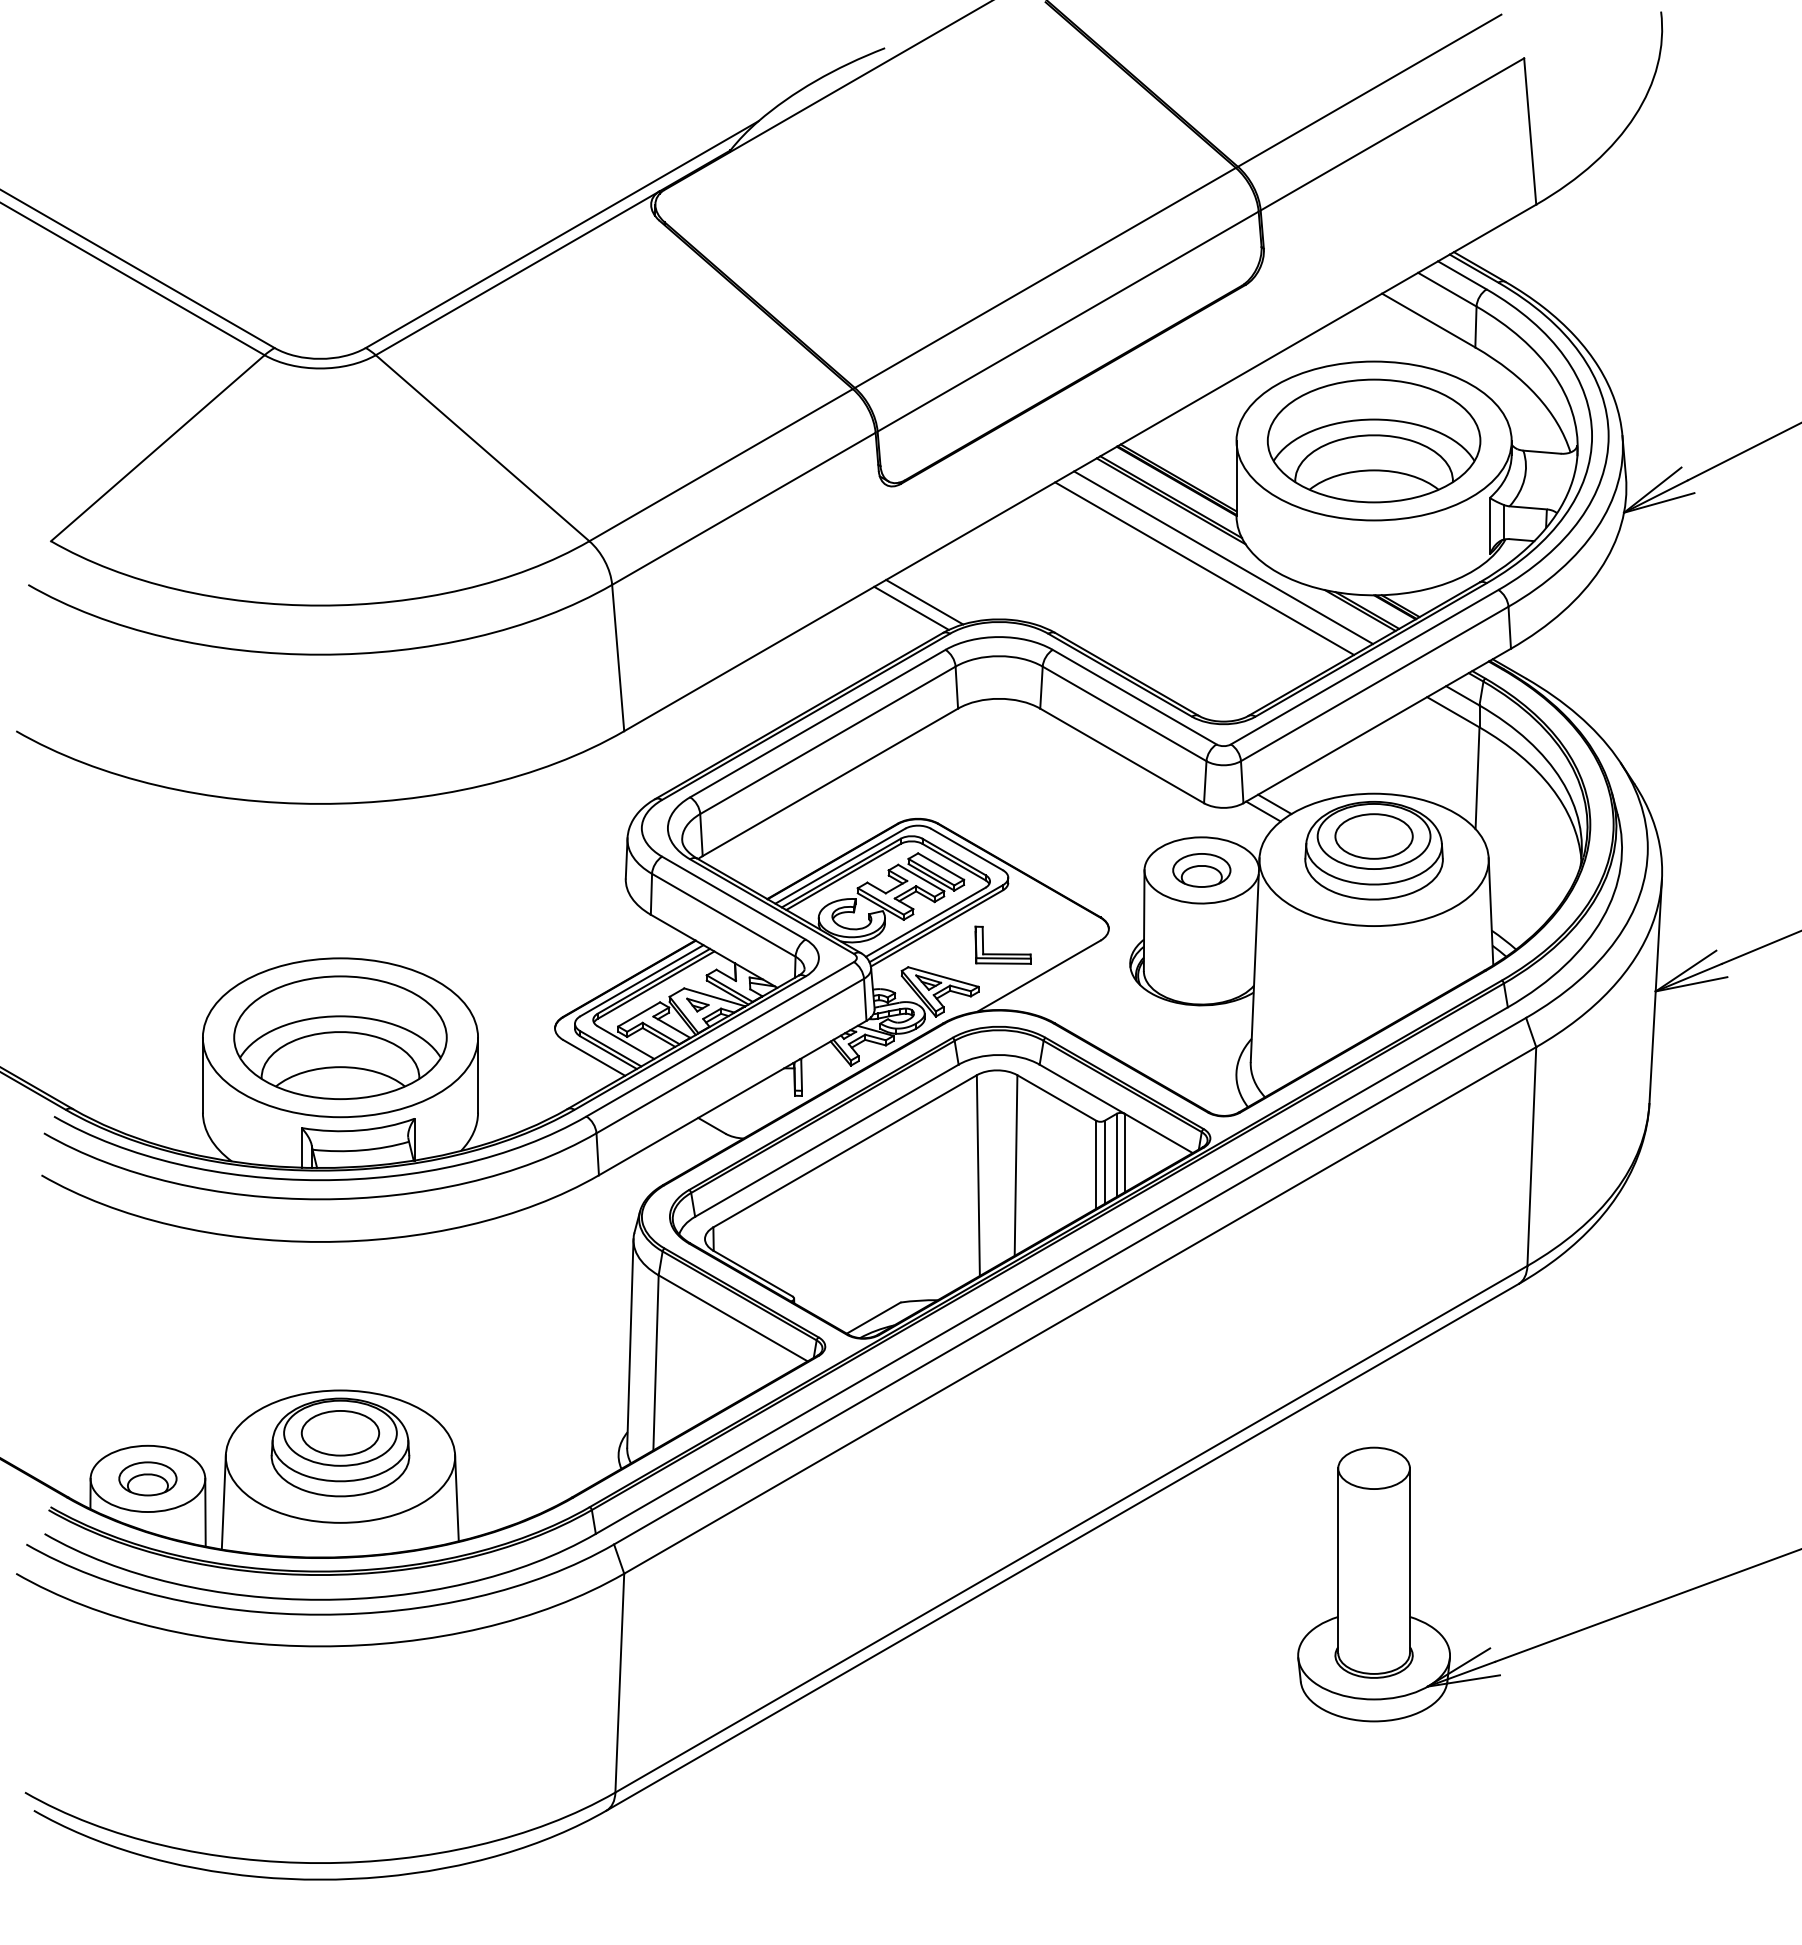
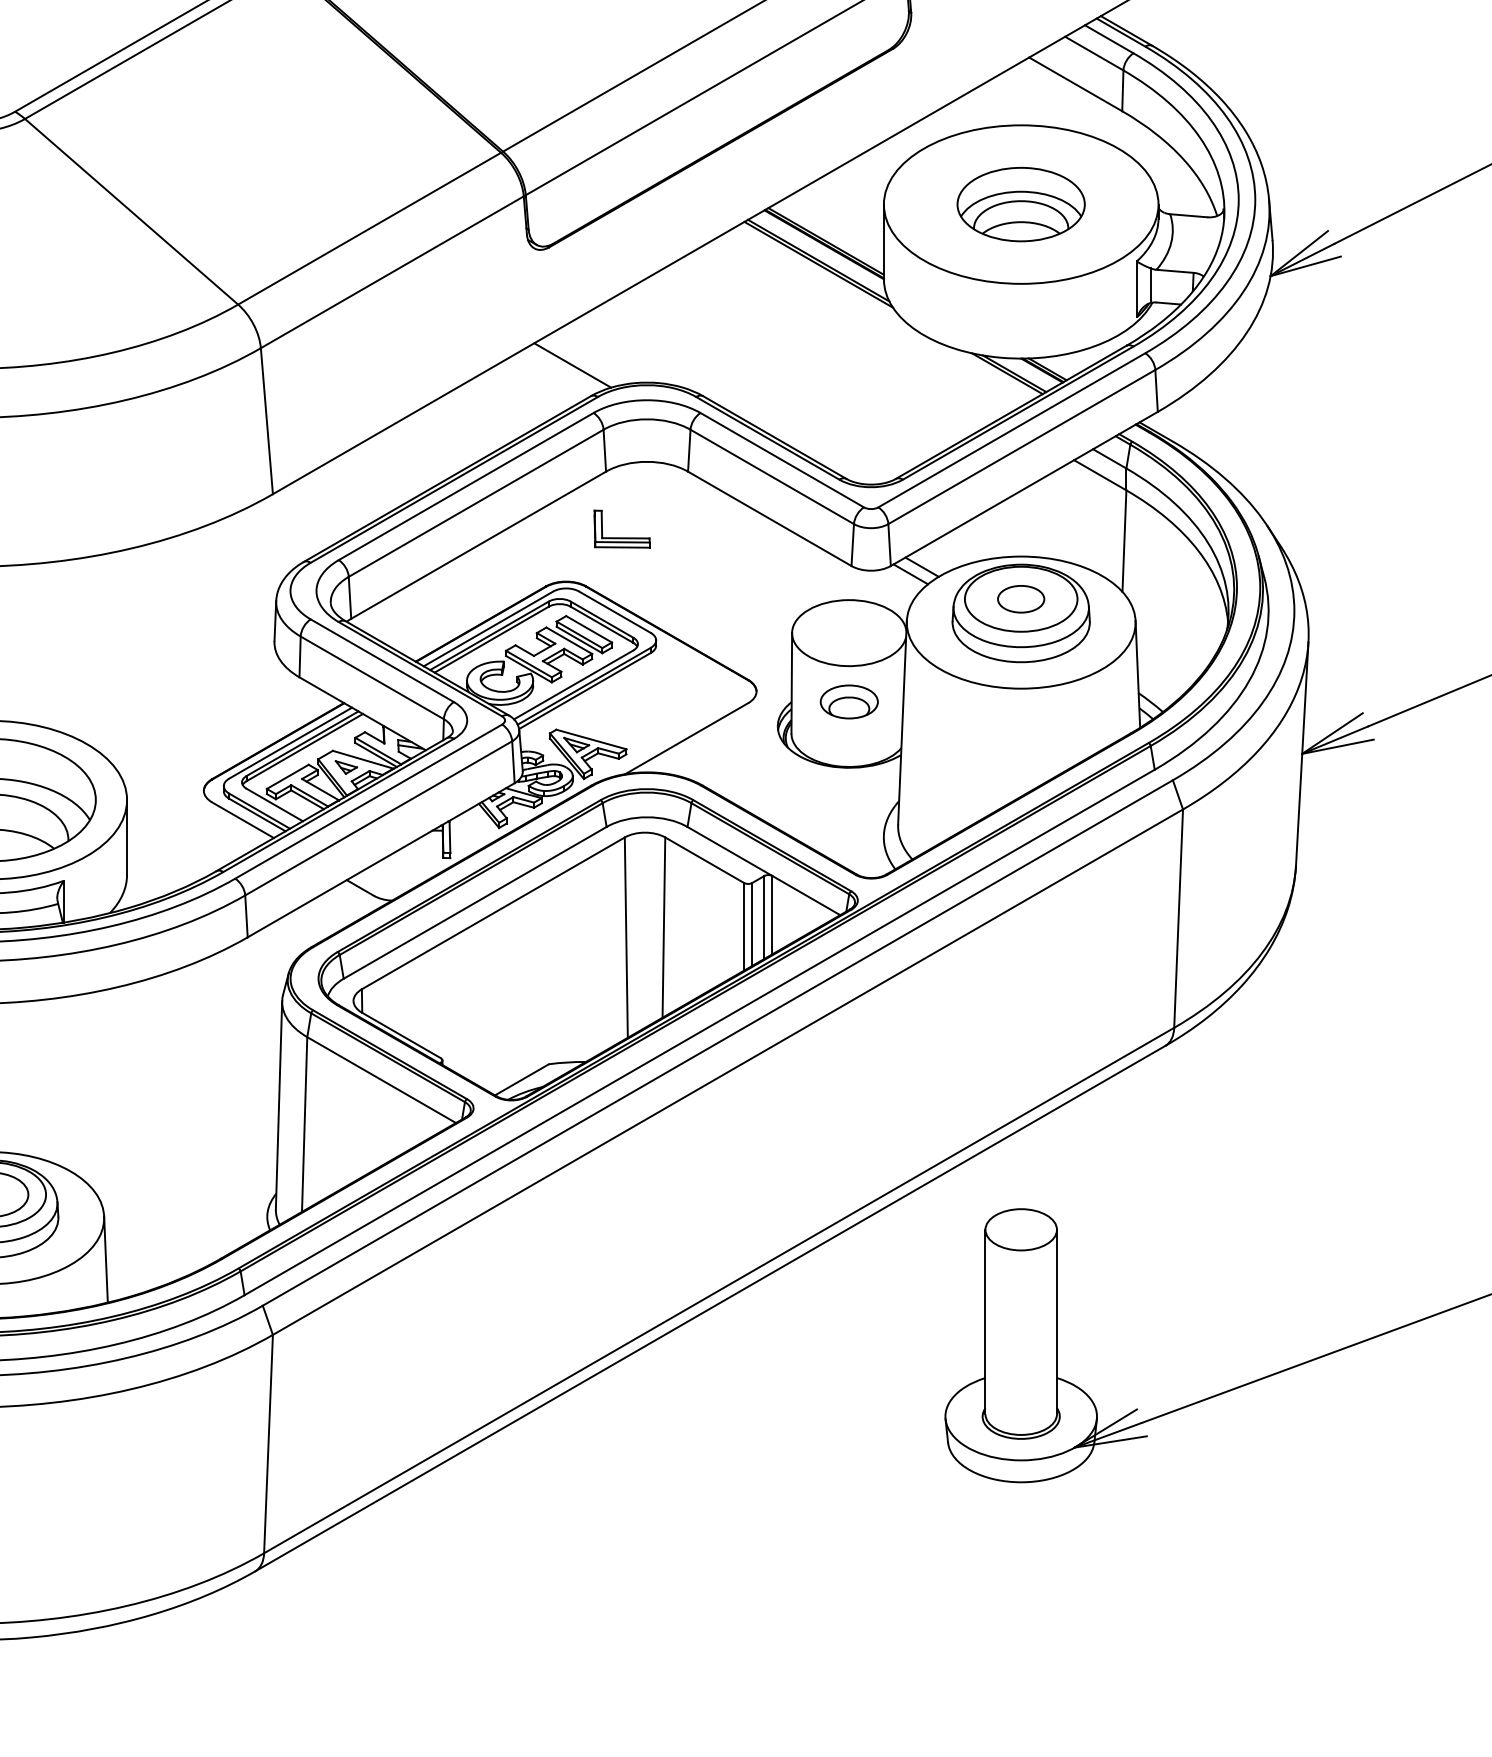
part: (1373, 440) -> (1020, 204), size x0.6
line: (1223, 557) -> (870, 320), removed
line: (1204, 568) -> (851, 331), removed
line: (911, 607) -> (559, 370), removed
part: (1373, 836) -> (1020, 599), size x0.6
part: (1201, 870) -> (848, 702), moved
part: (1002, 953) -> (621, 537), moved

